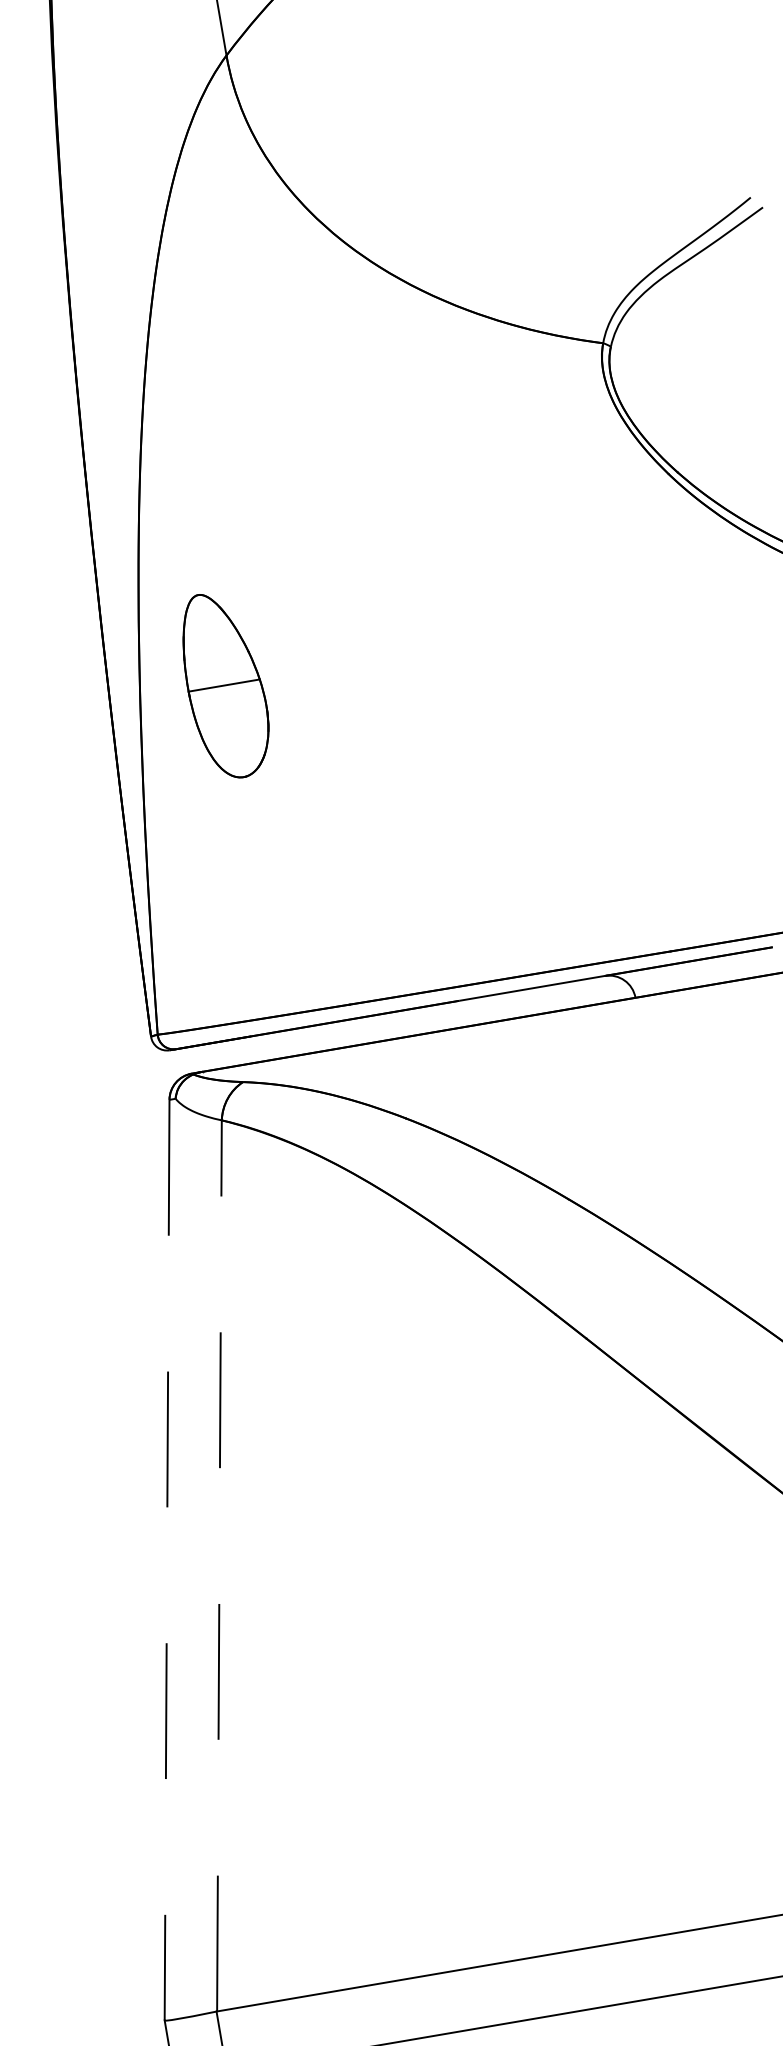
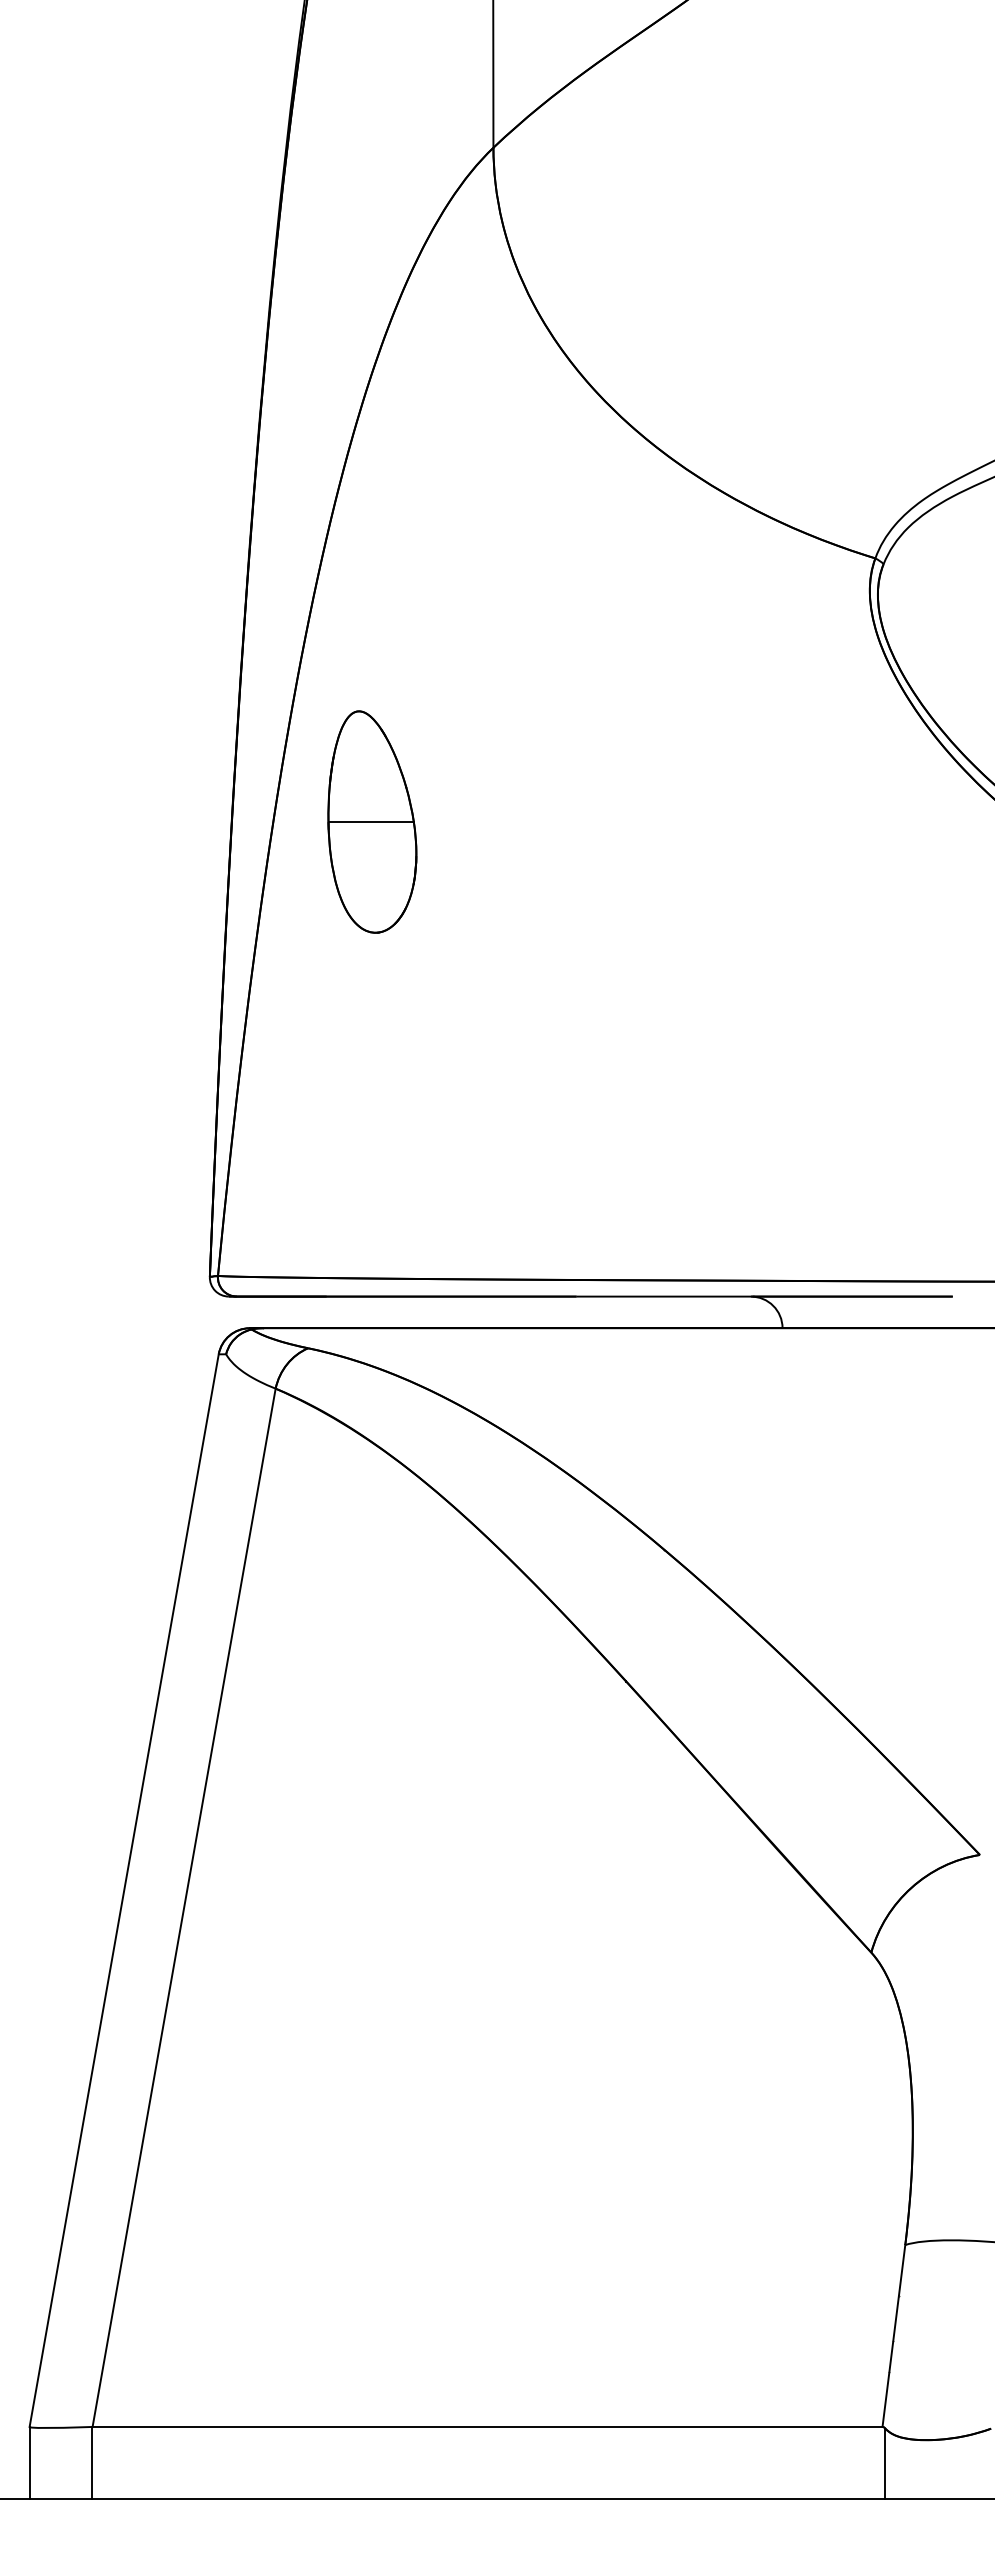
part: (225, 684) -> (372, 821), moved
line: (167, 1559) -> (124, 1890), dashed -> solid
line: (219, 1565) -> (184, 1907), dashed -> solid

